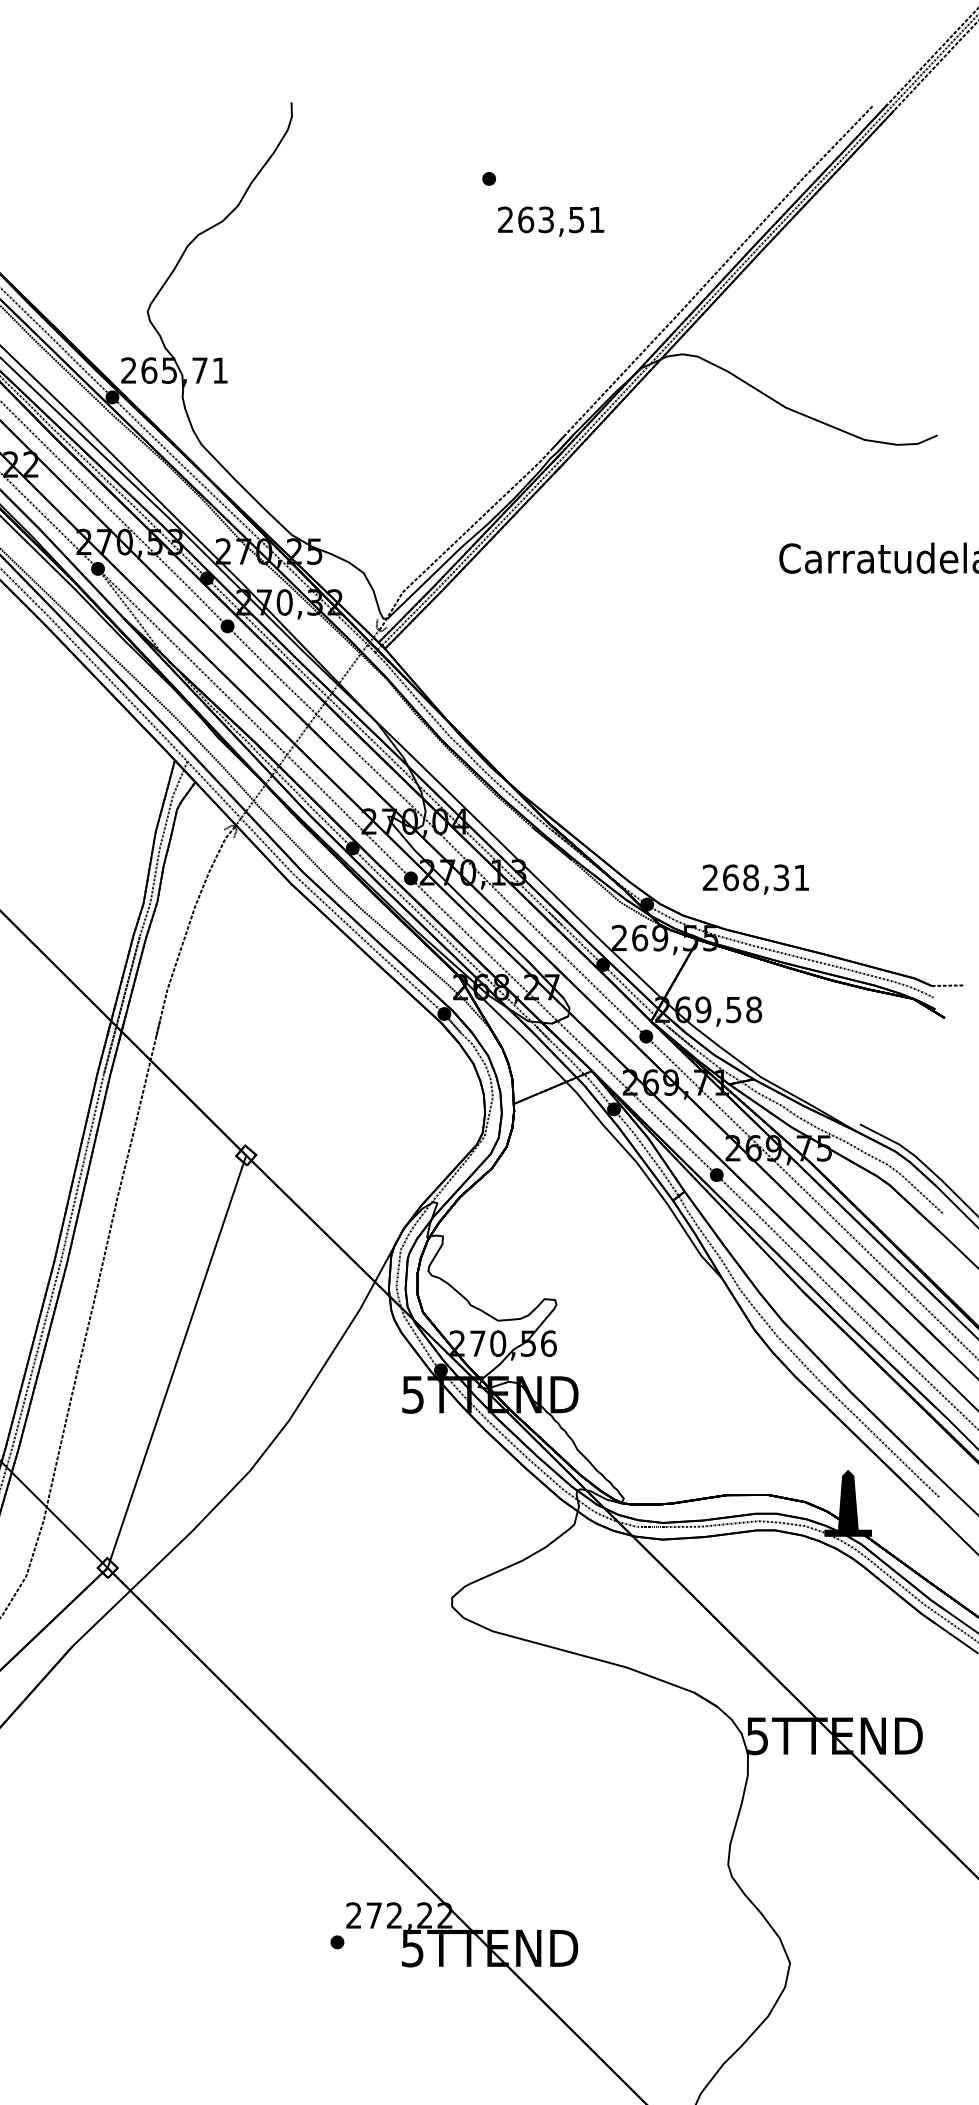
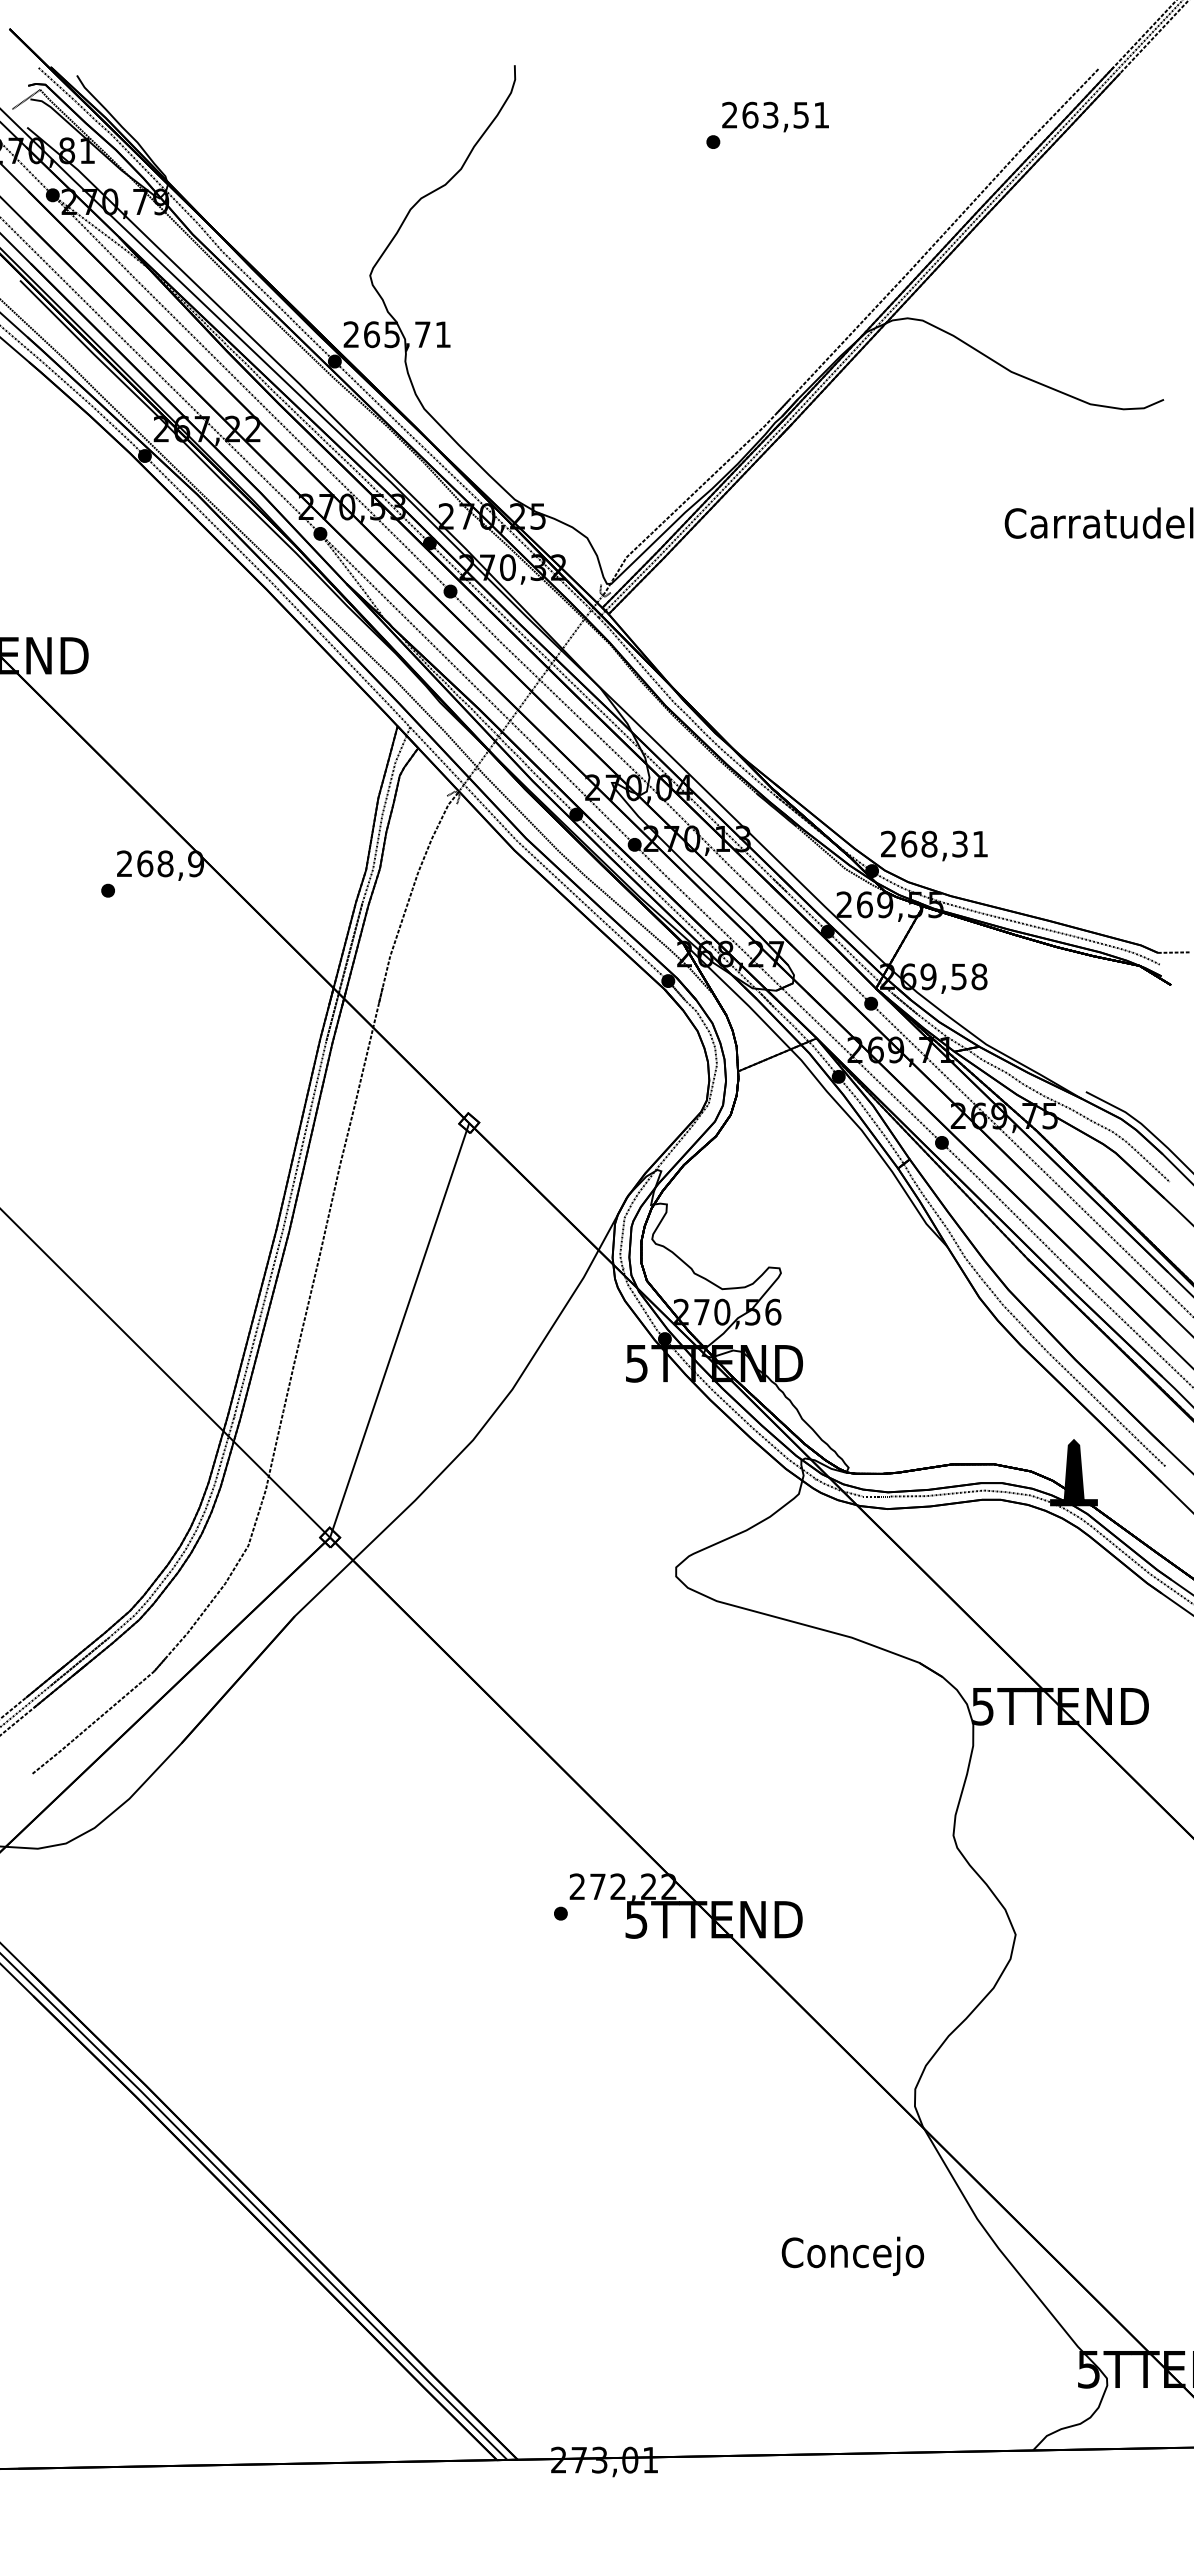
text: (551, 221) -> (775, 116), moved
text: (756, 879) -> (934, 845), moved

